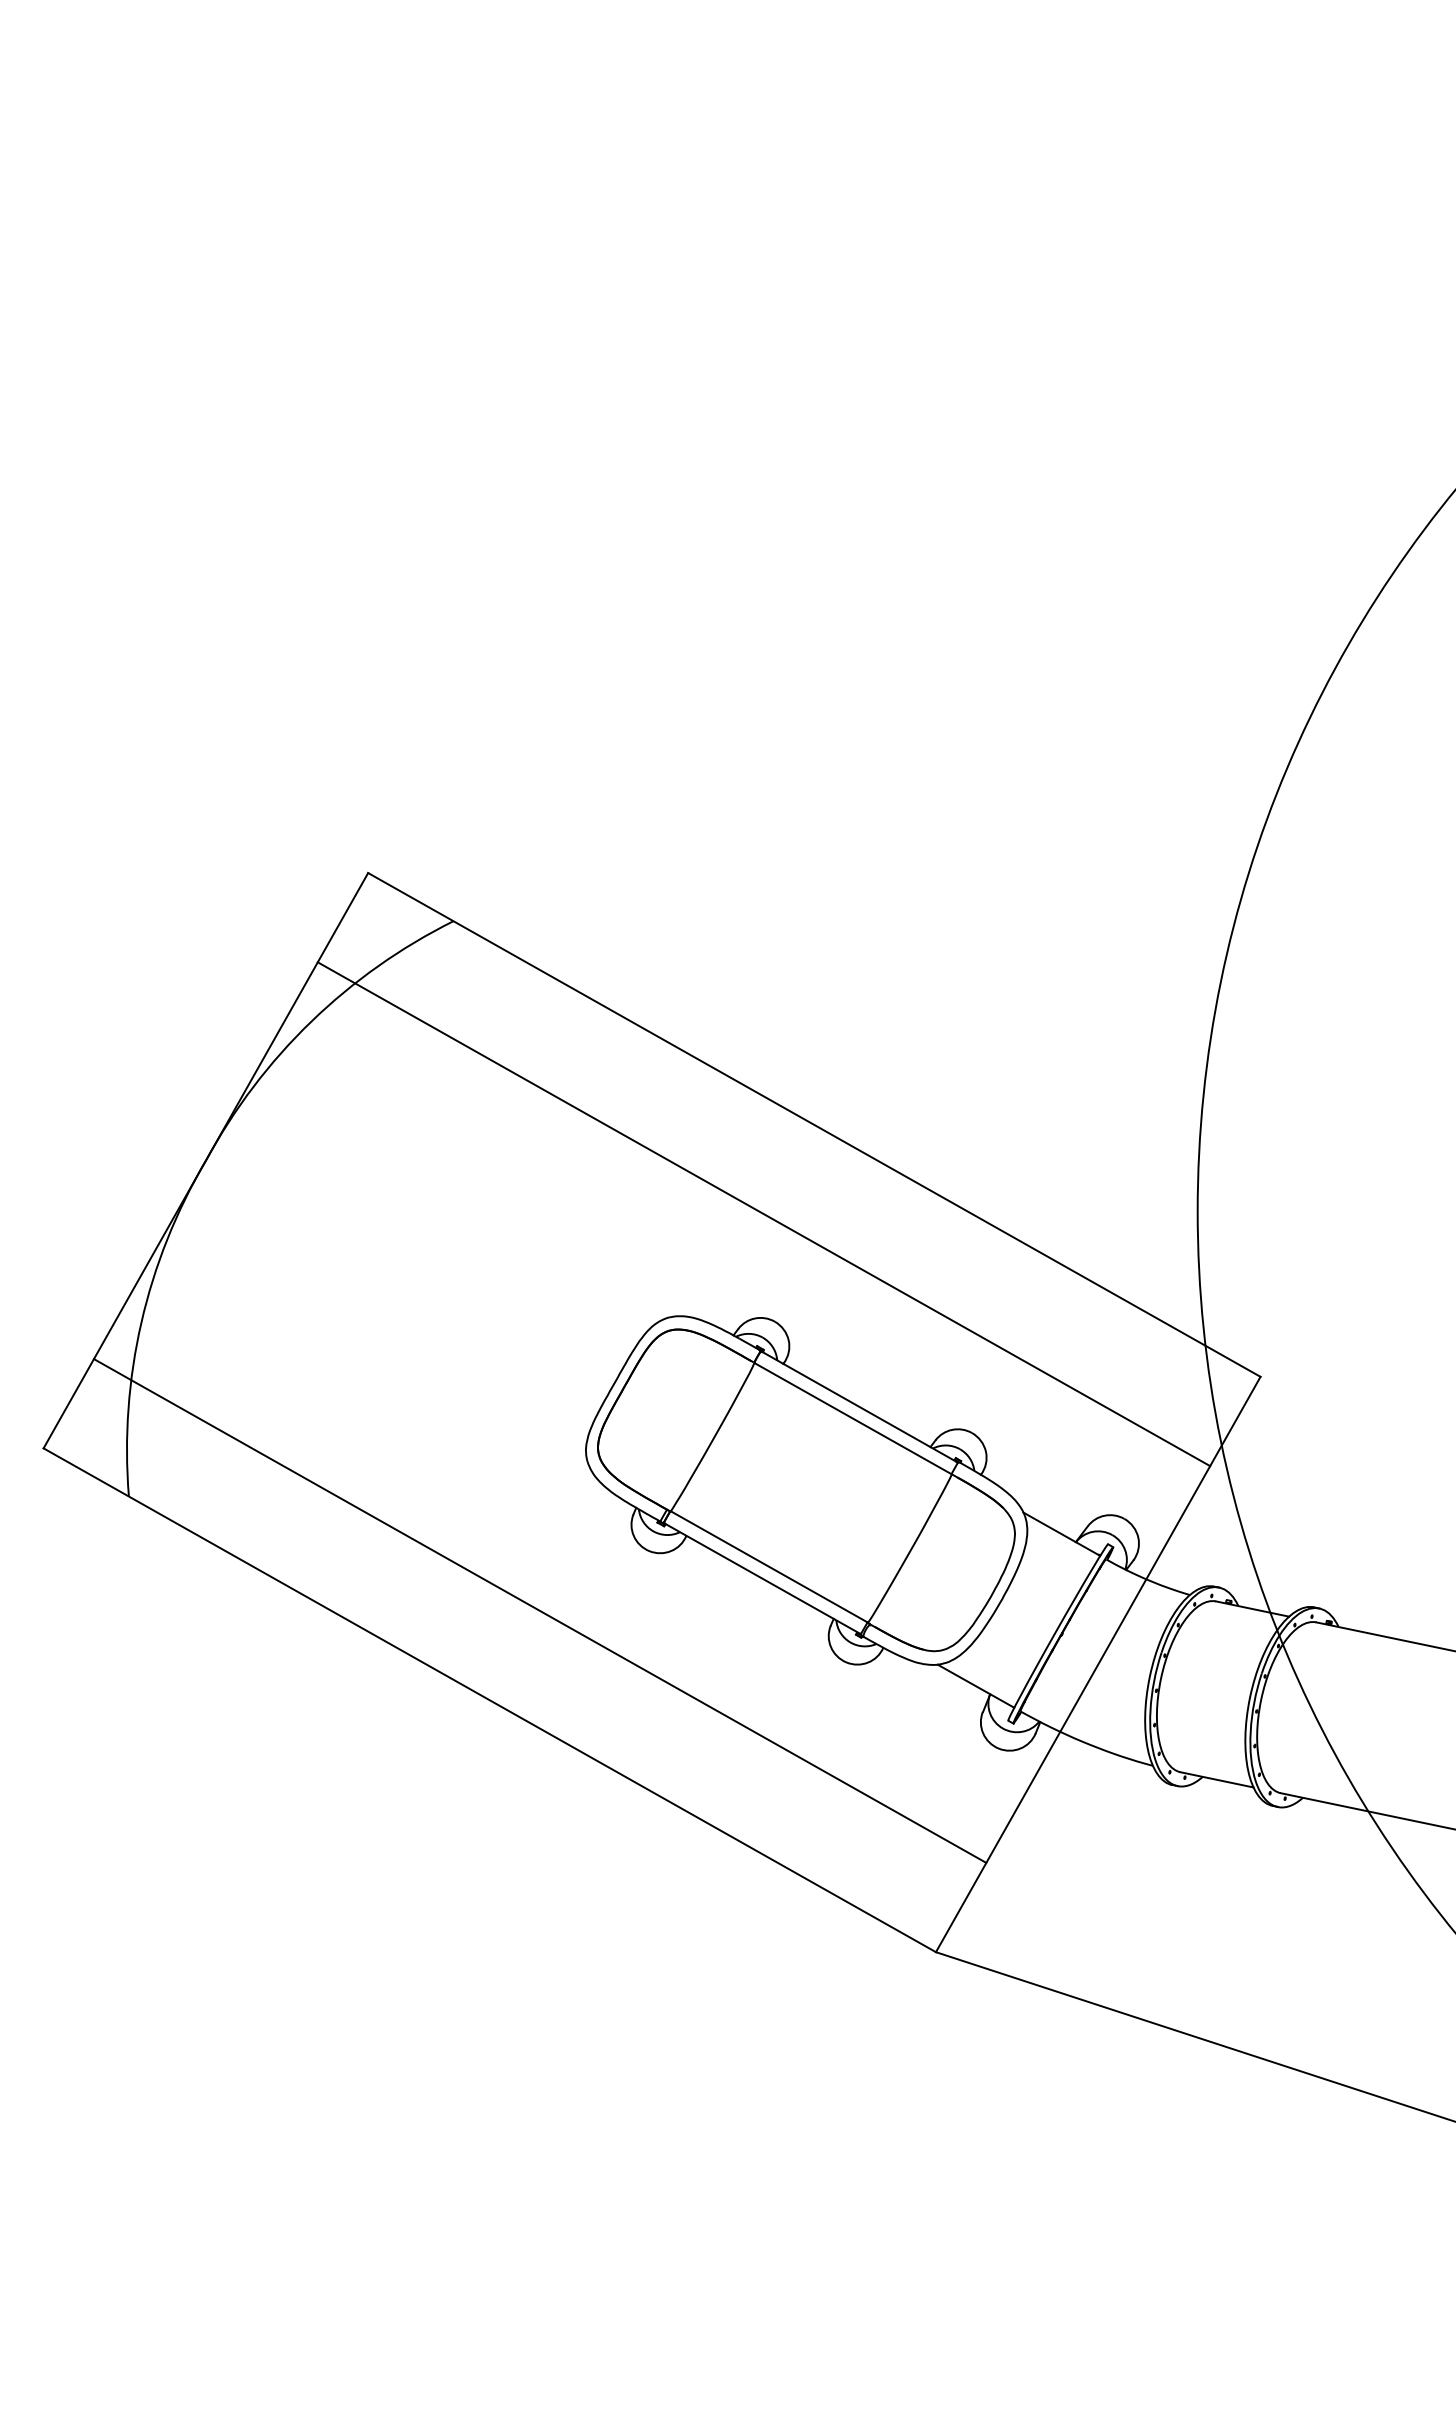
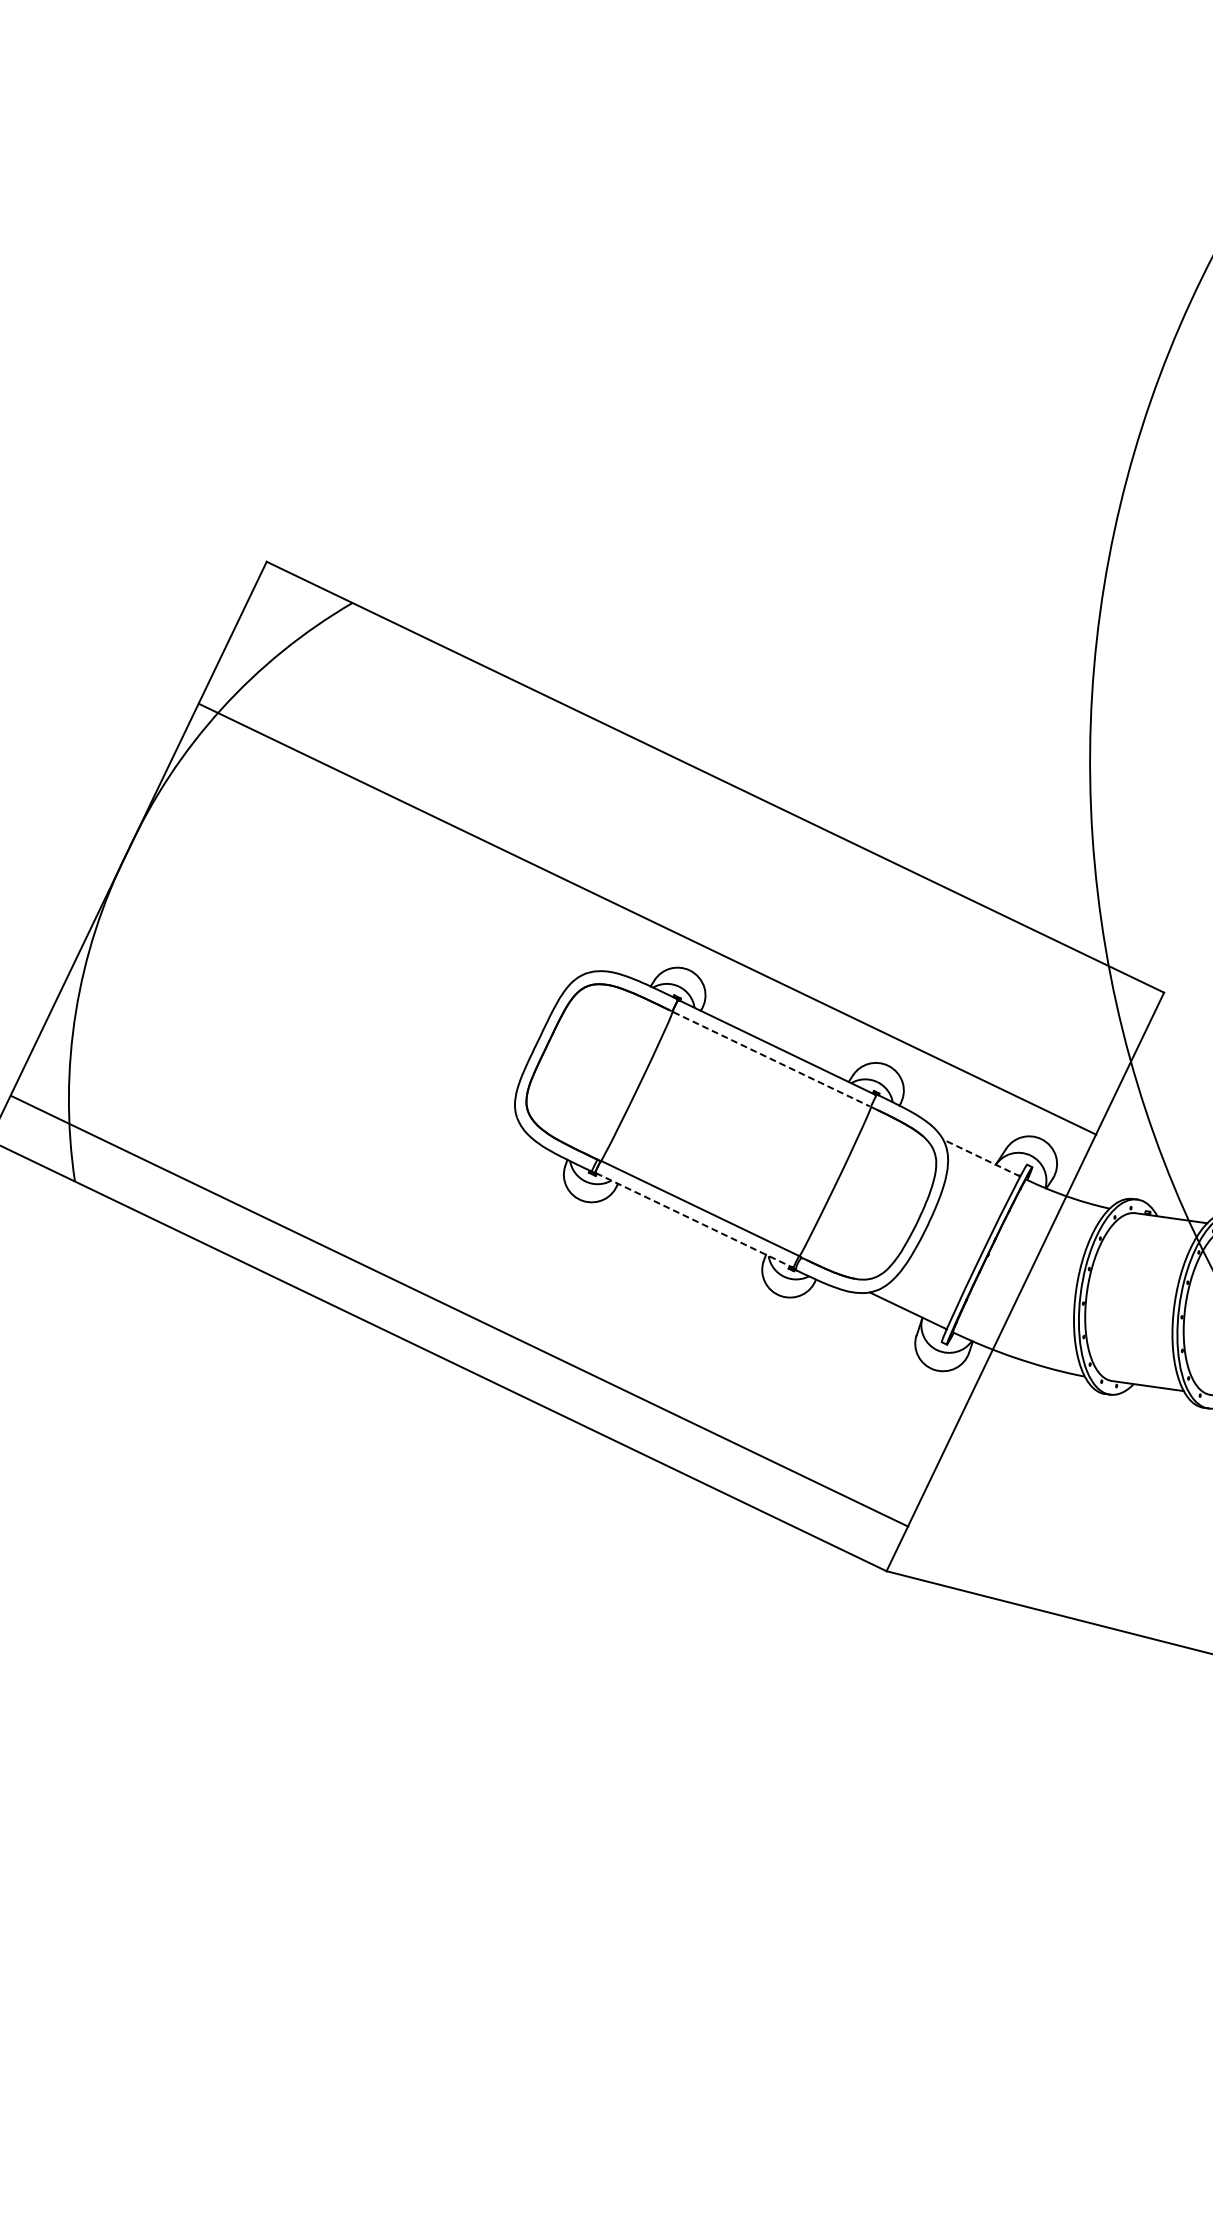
line: (763, 1214) -> (647, 919), moved
line: (853, 1418) -> (772, 1059), solid -> dashed
line: (1061, 1533) -> (981, 1157), solid -> dashed
line: (762, 1578) -> (694, 1220), solid -> dashed
line: (539, 1610) -> (458, 1310), moved

